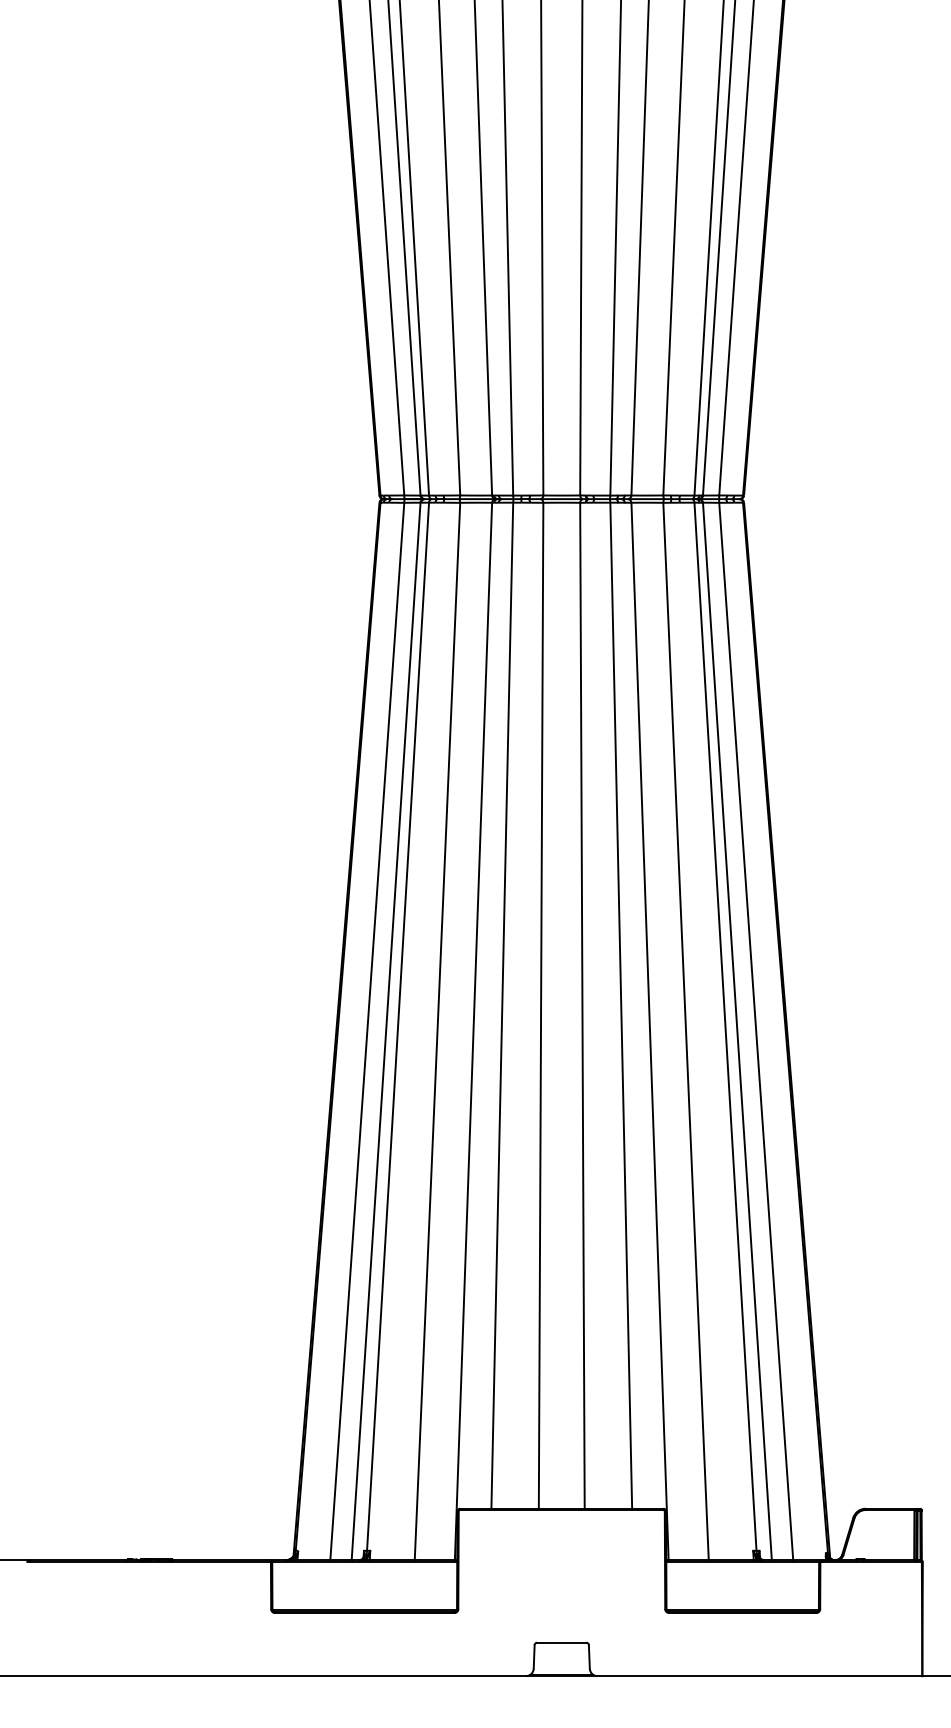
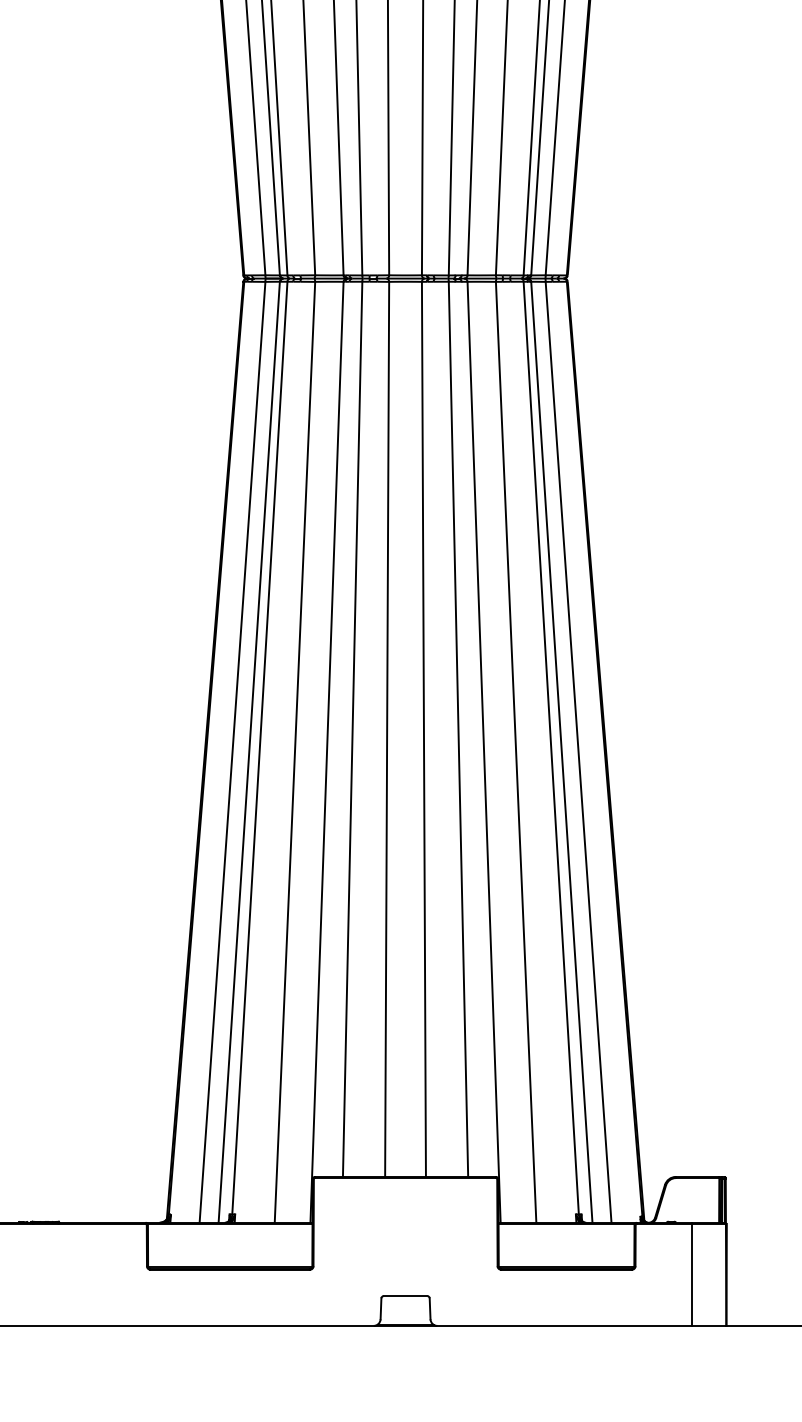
line: (883, 1618) -> (691, 1274), added

